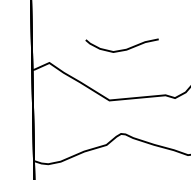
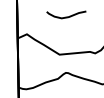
curve: (122, 48) -> (66, 16), moved

